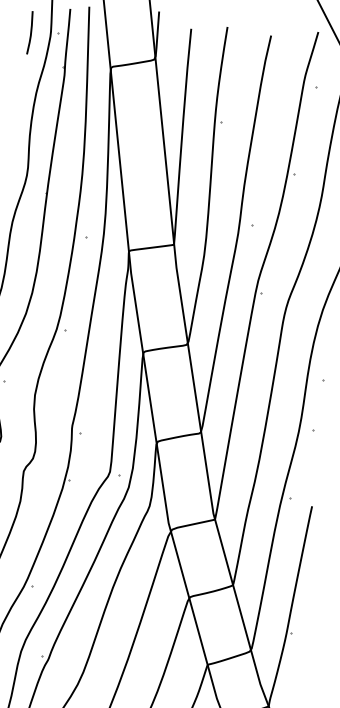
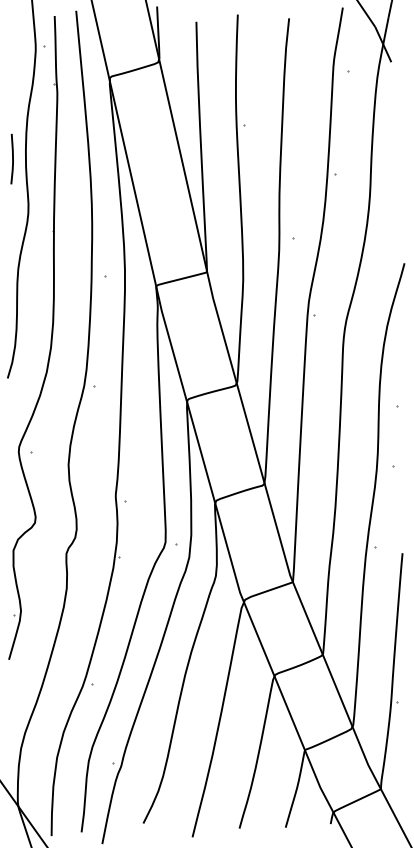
line: (30, 32) -> (12, 158), moved

